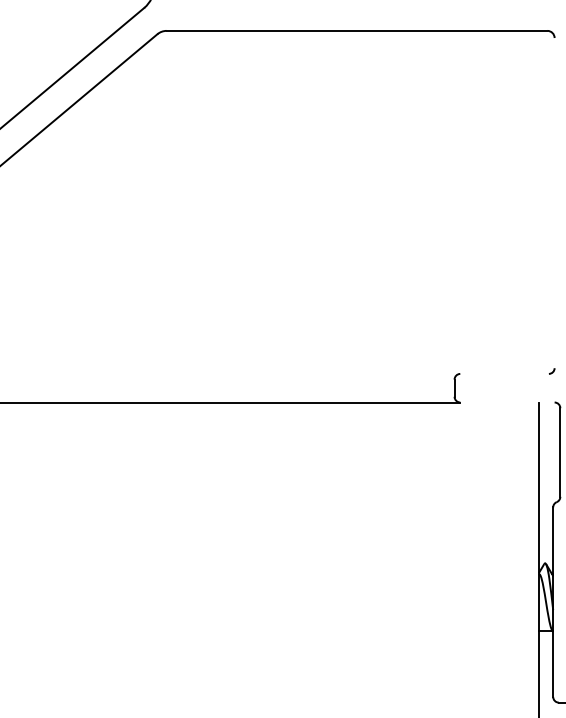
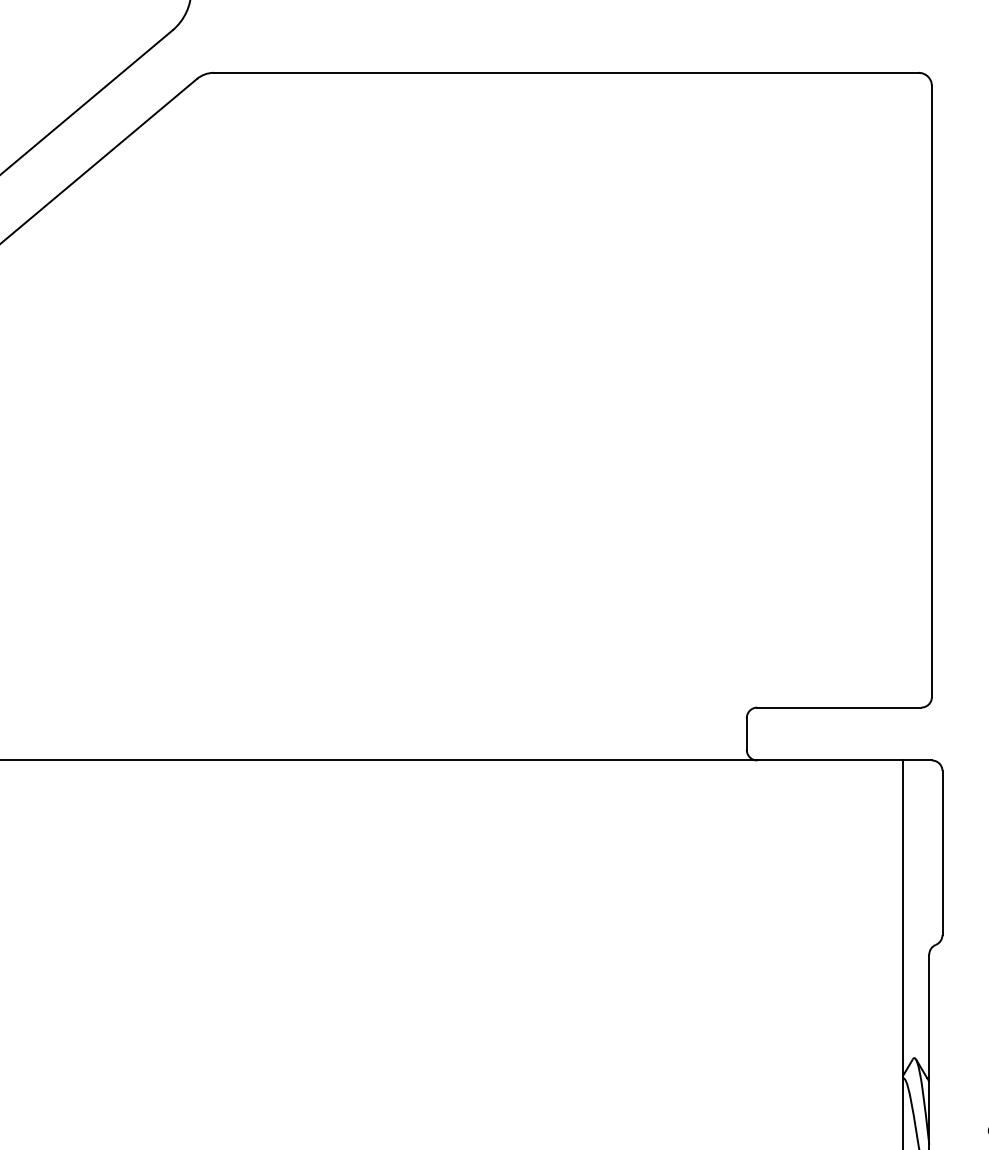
line: (554, 203) -> (931, 392), added
line: (504, 373) -> (839, 706), added
line: (507, 402) -> (844, 760), added

